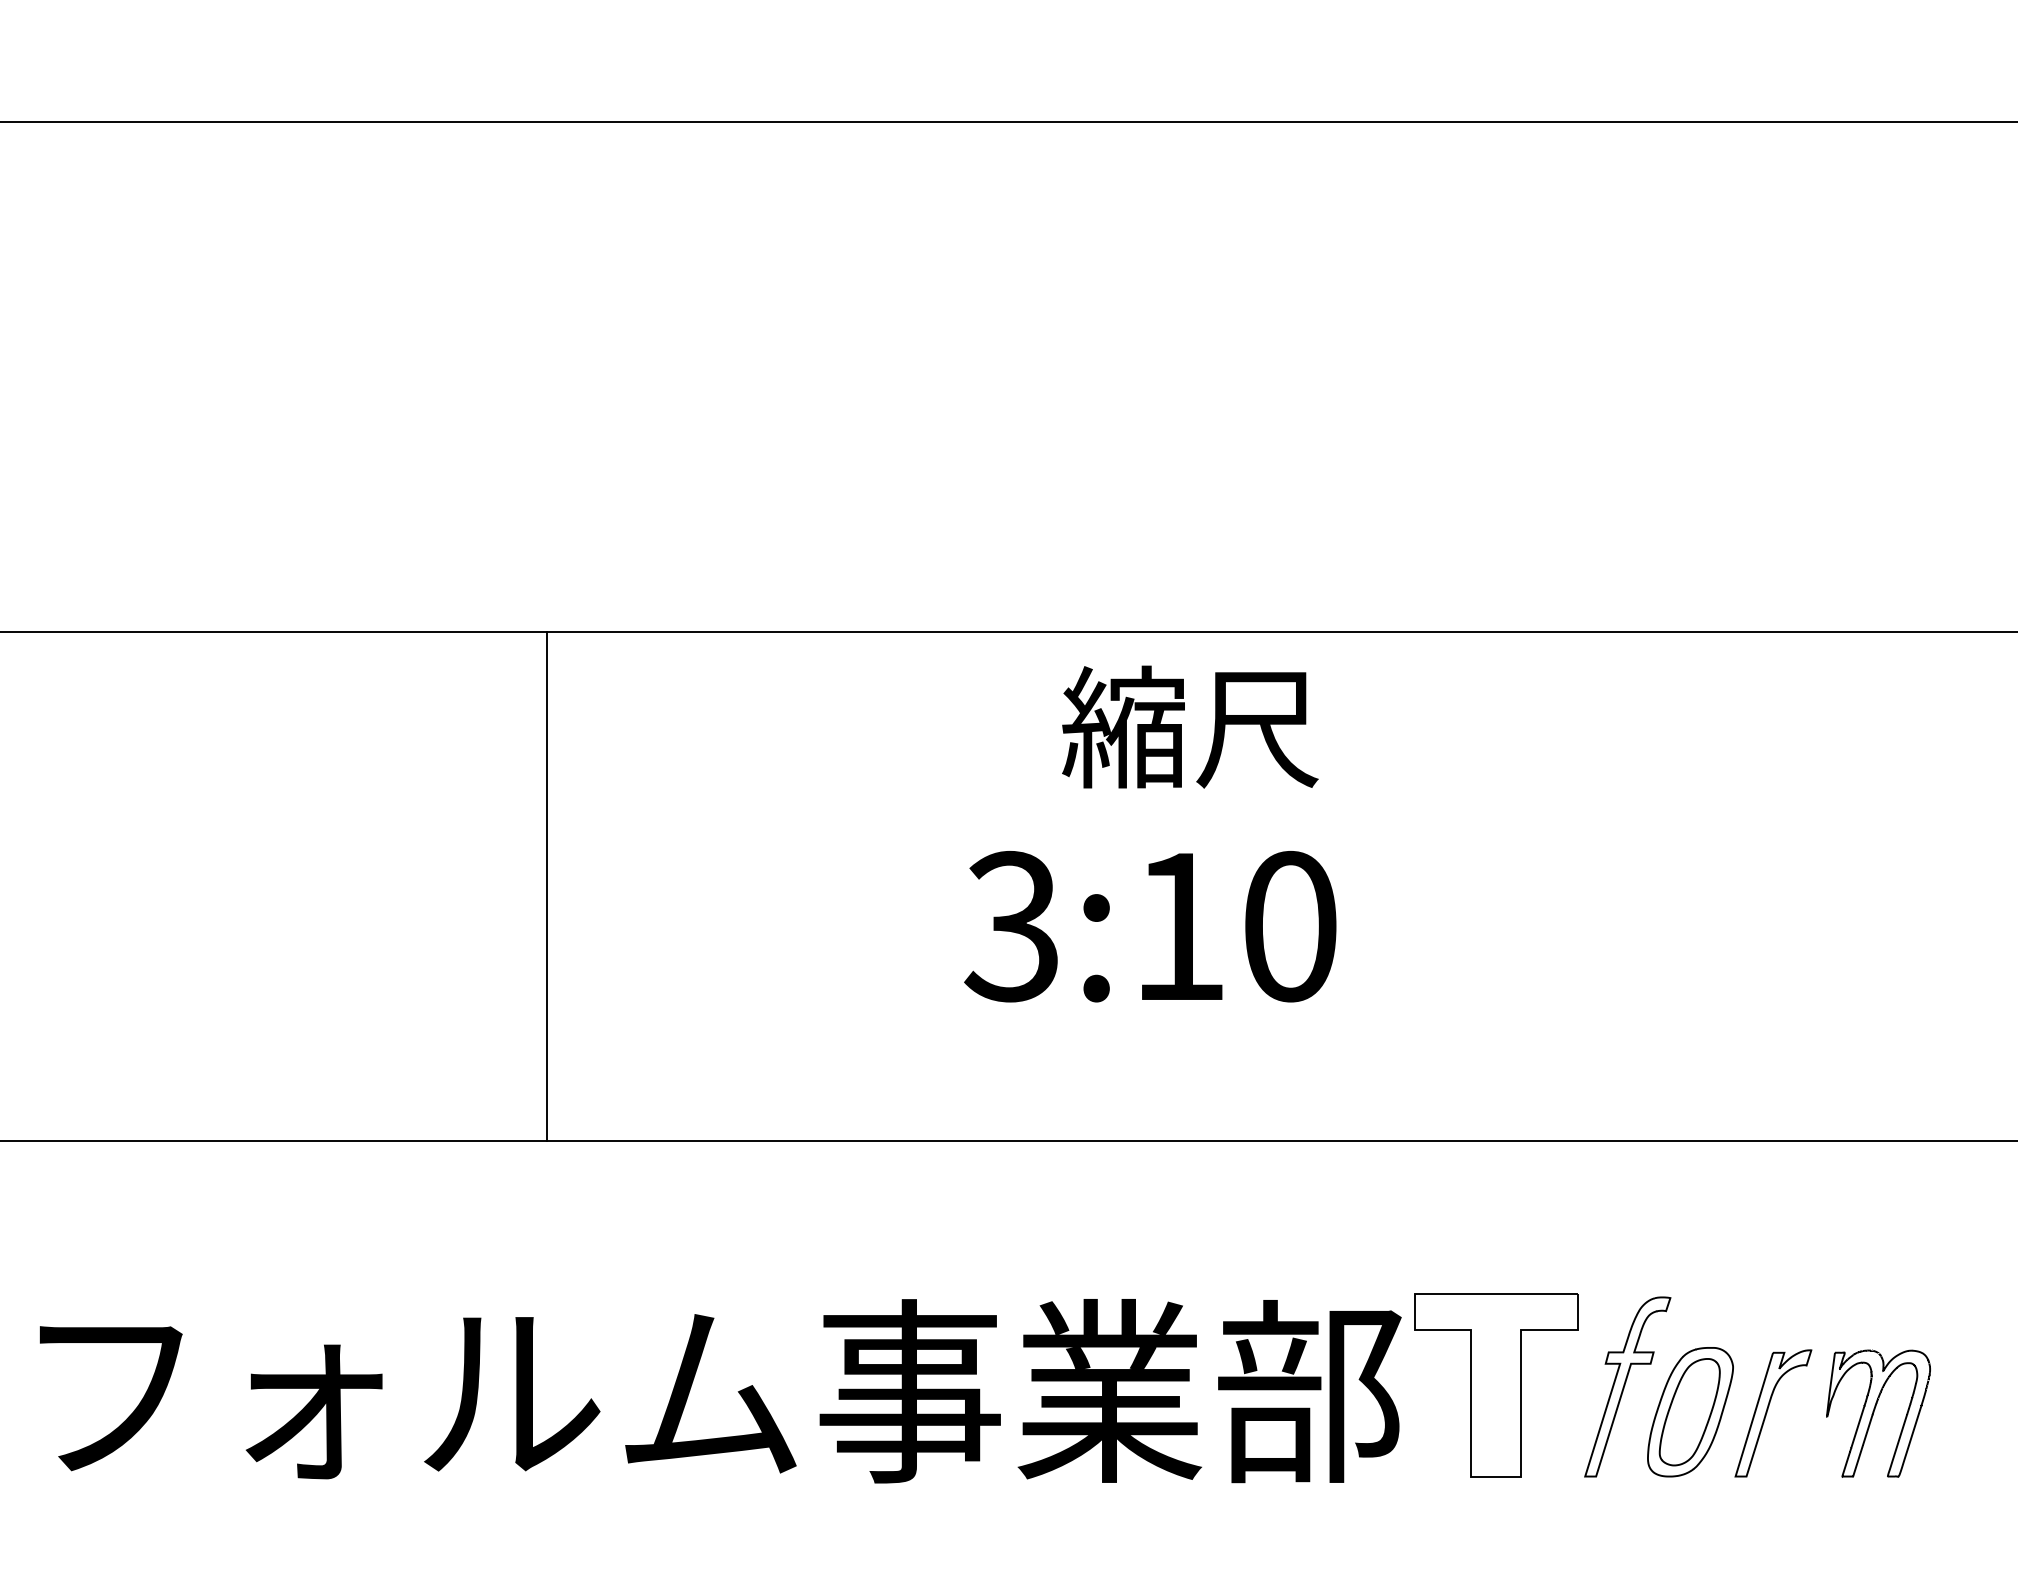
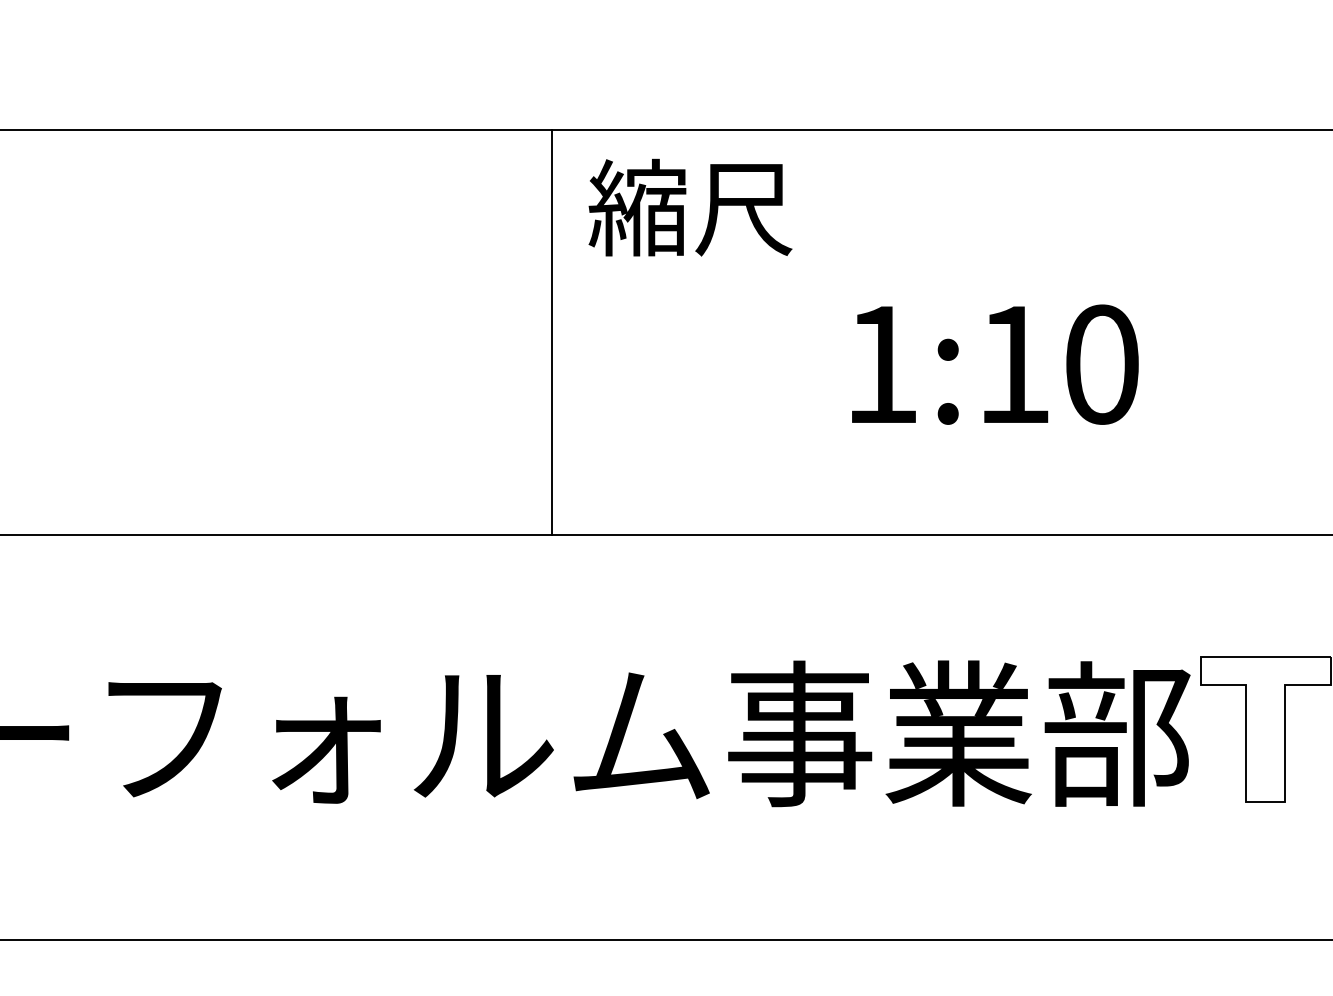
text: (1190, 726) -> (690, 207), moved
line: (547, 886) -> (552, 332), moved
text: (1010, 926) -> (879, 364), 3:10 -> 1:10

